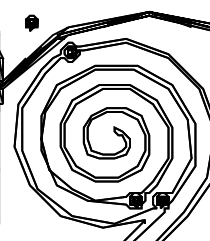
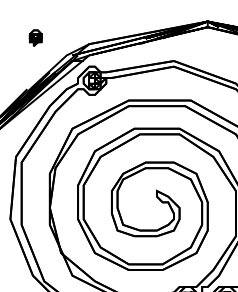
part: (31, 22) -> (35, 37), size x0.7

